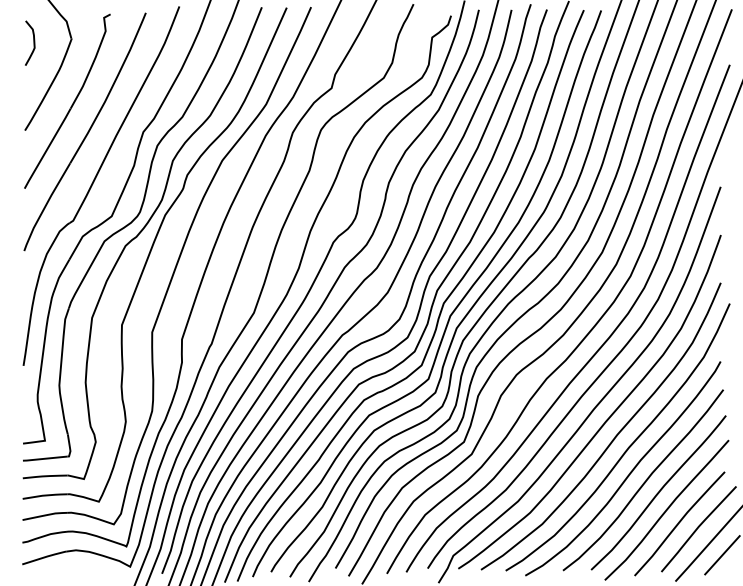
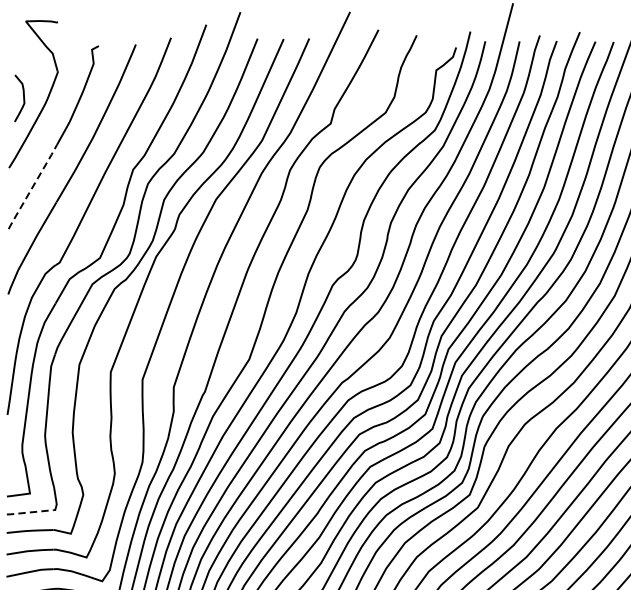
curve: (33, 42) -> (23, 97), moved
line: (47, 148) -> (32, 186), solid -> dashed
line: (44, 458) -> (29, 512), solid -> dashed

